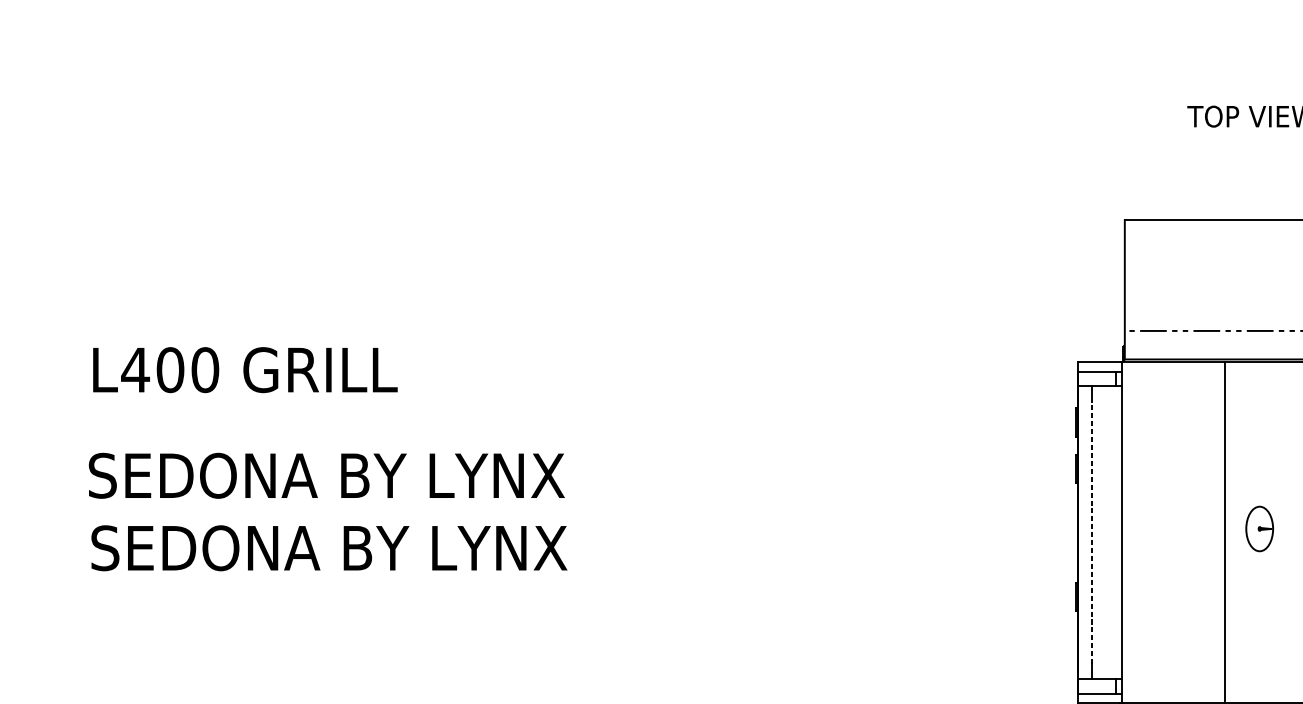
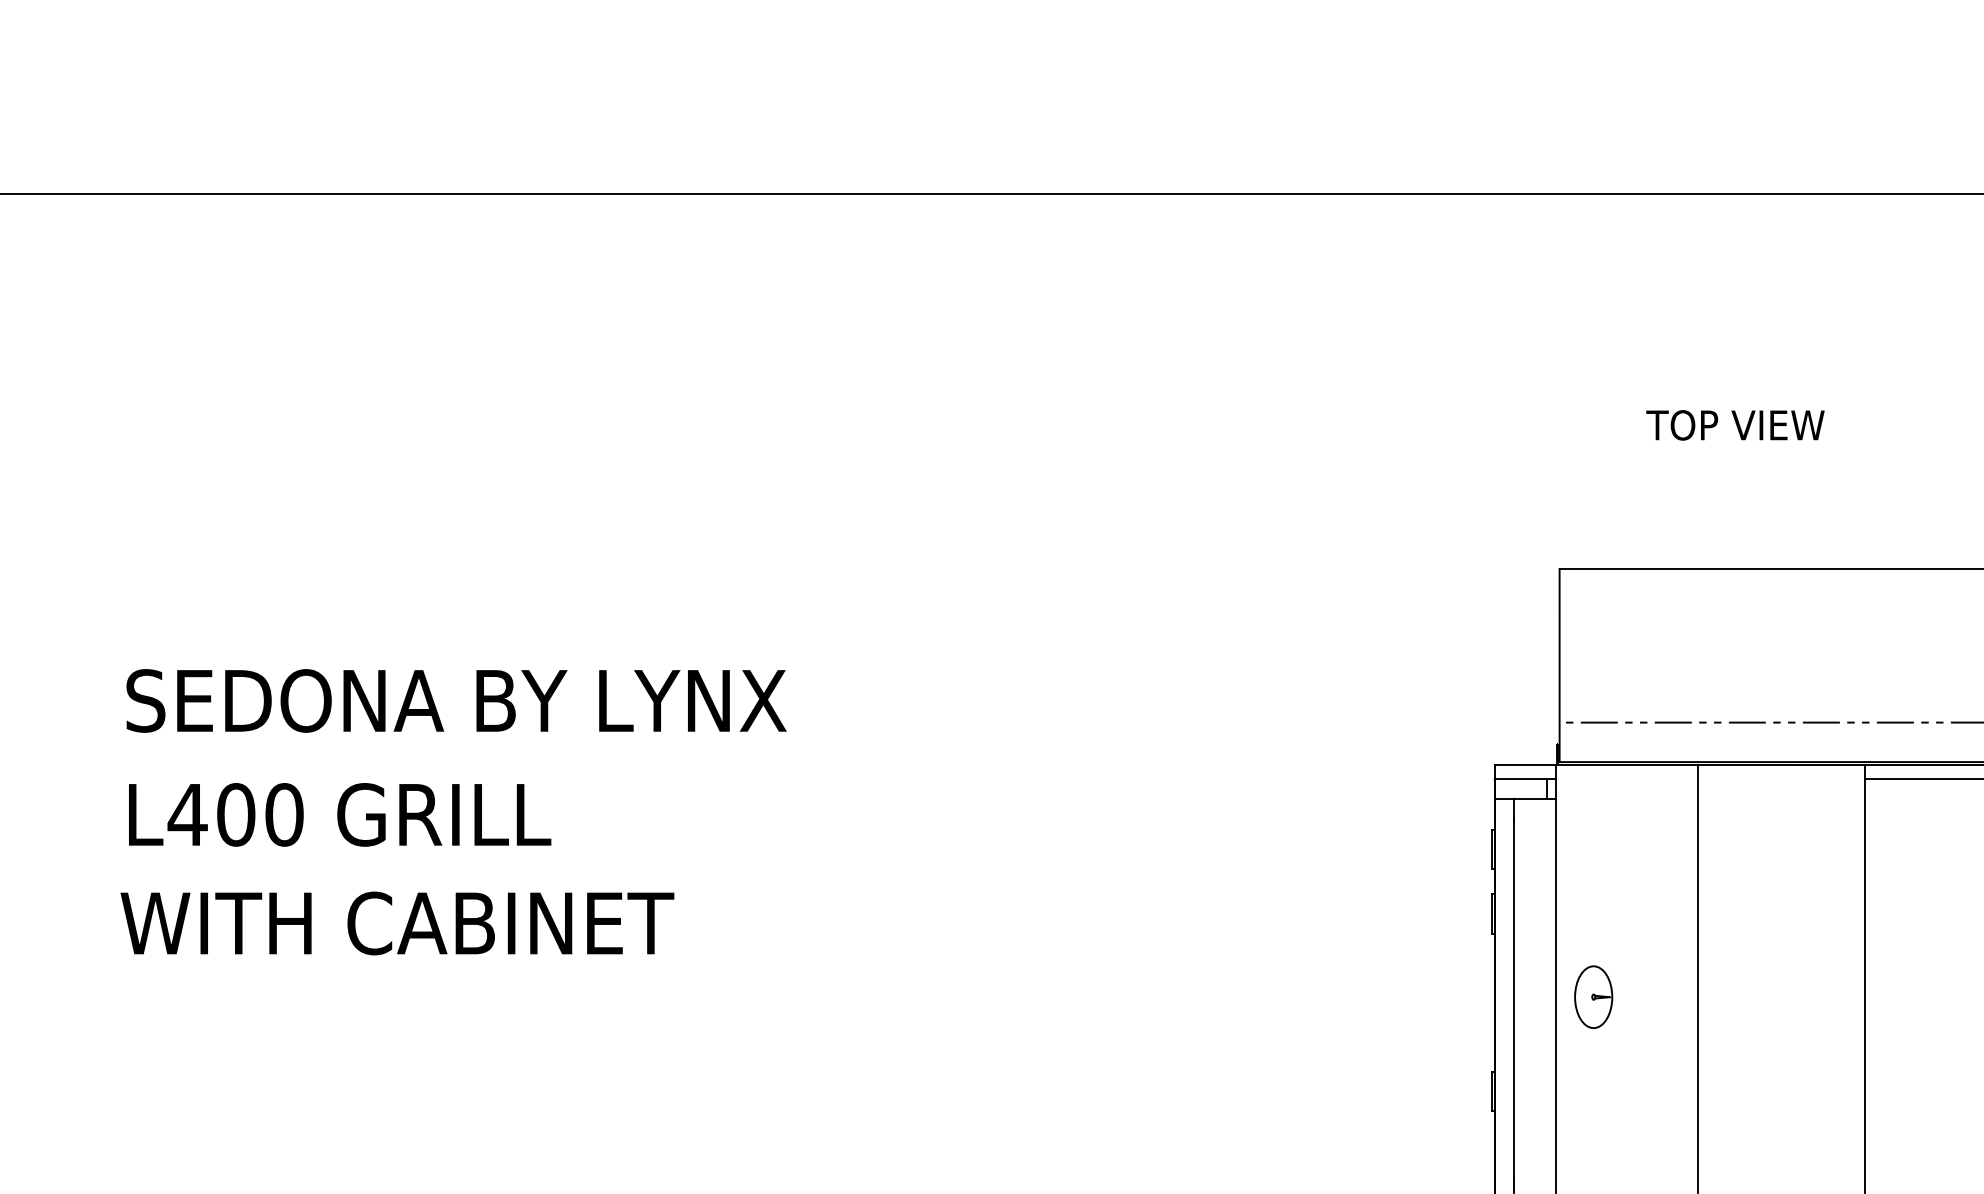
text: (245, 369) -> (340, 814), moved
text: (325, 475) -> (451, 923), SEDONA BY LYNX -> WITH CABINET
part: (1259, 528) -> (1593, 996), moved
line: (1092, 532) -> (1514, 1002), dashed -> solid
text: (329, 547) -> (456, 700), moved

